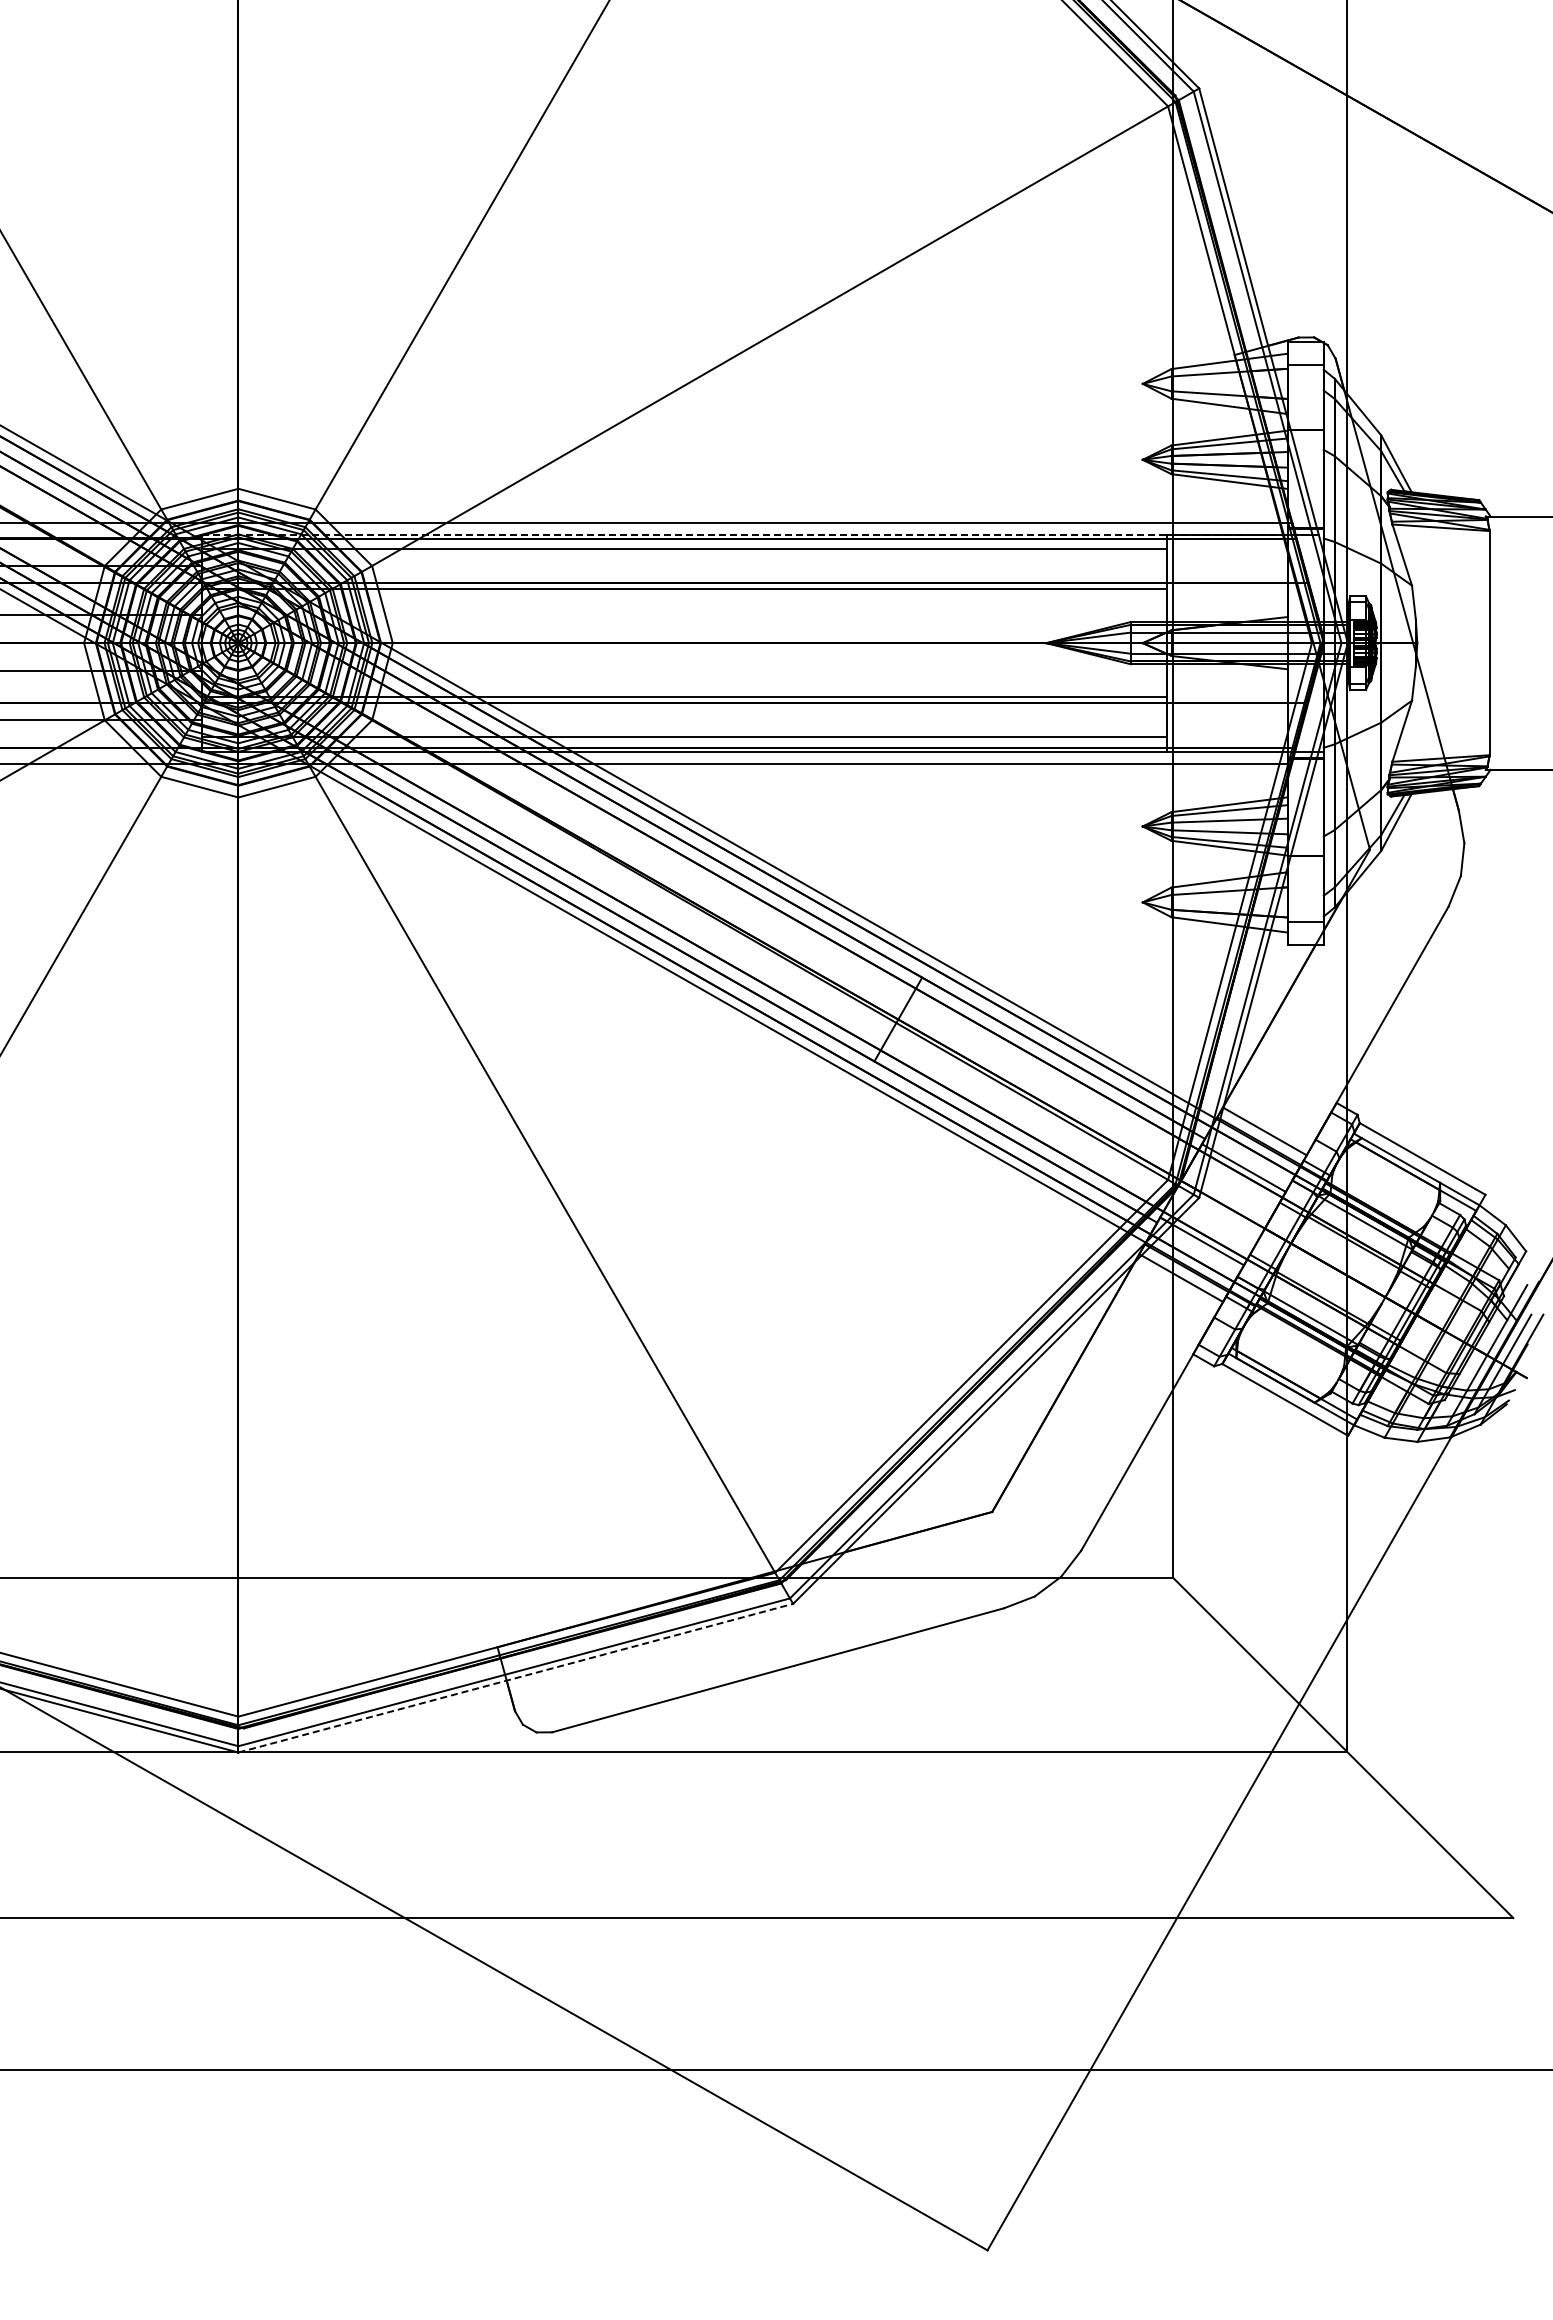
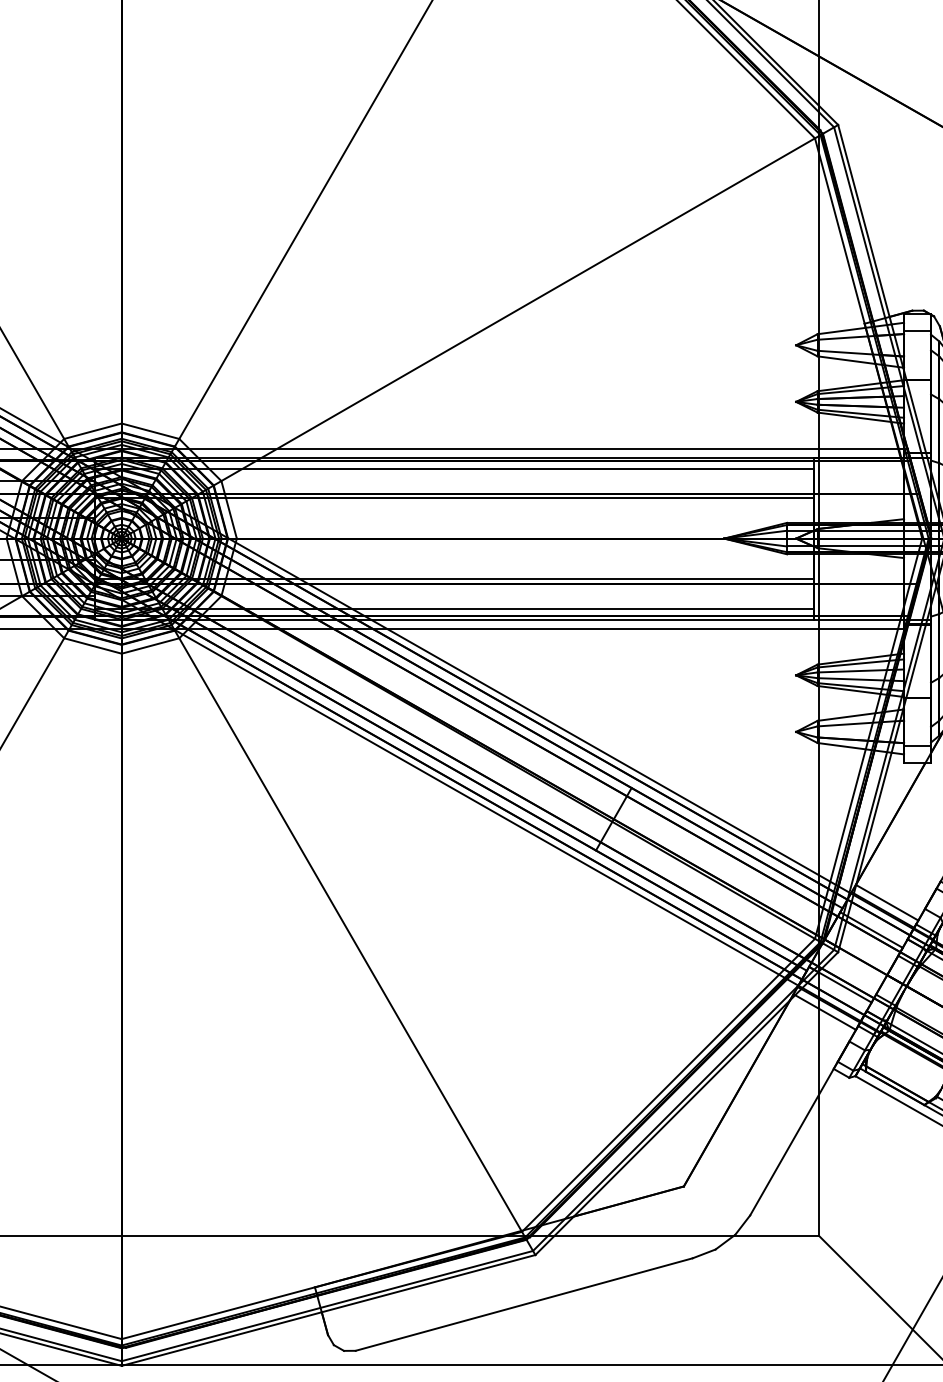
line: (763, 534) -> (513, 457), dashed -> solid
line: (516, 1678) -> (329, 1310), dashed -> solid

